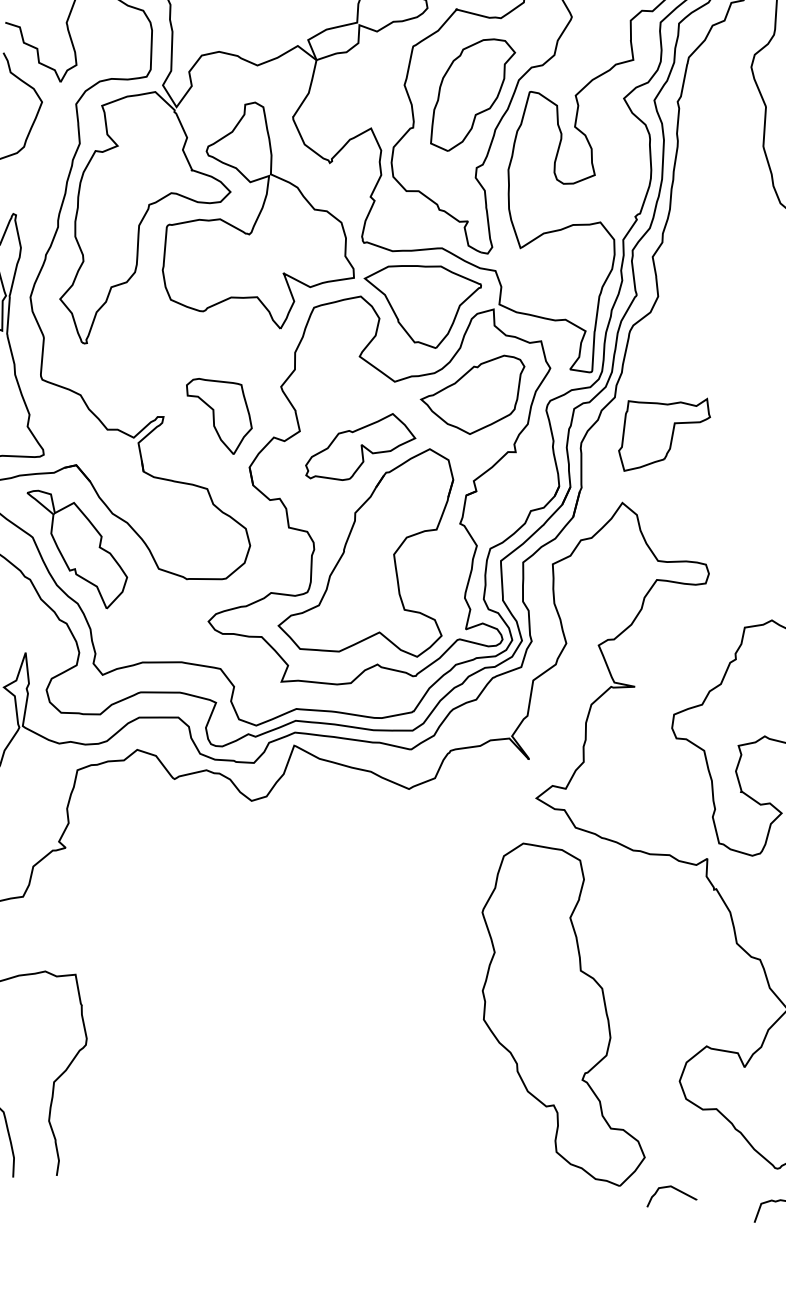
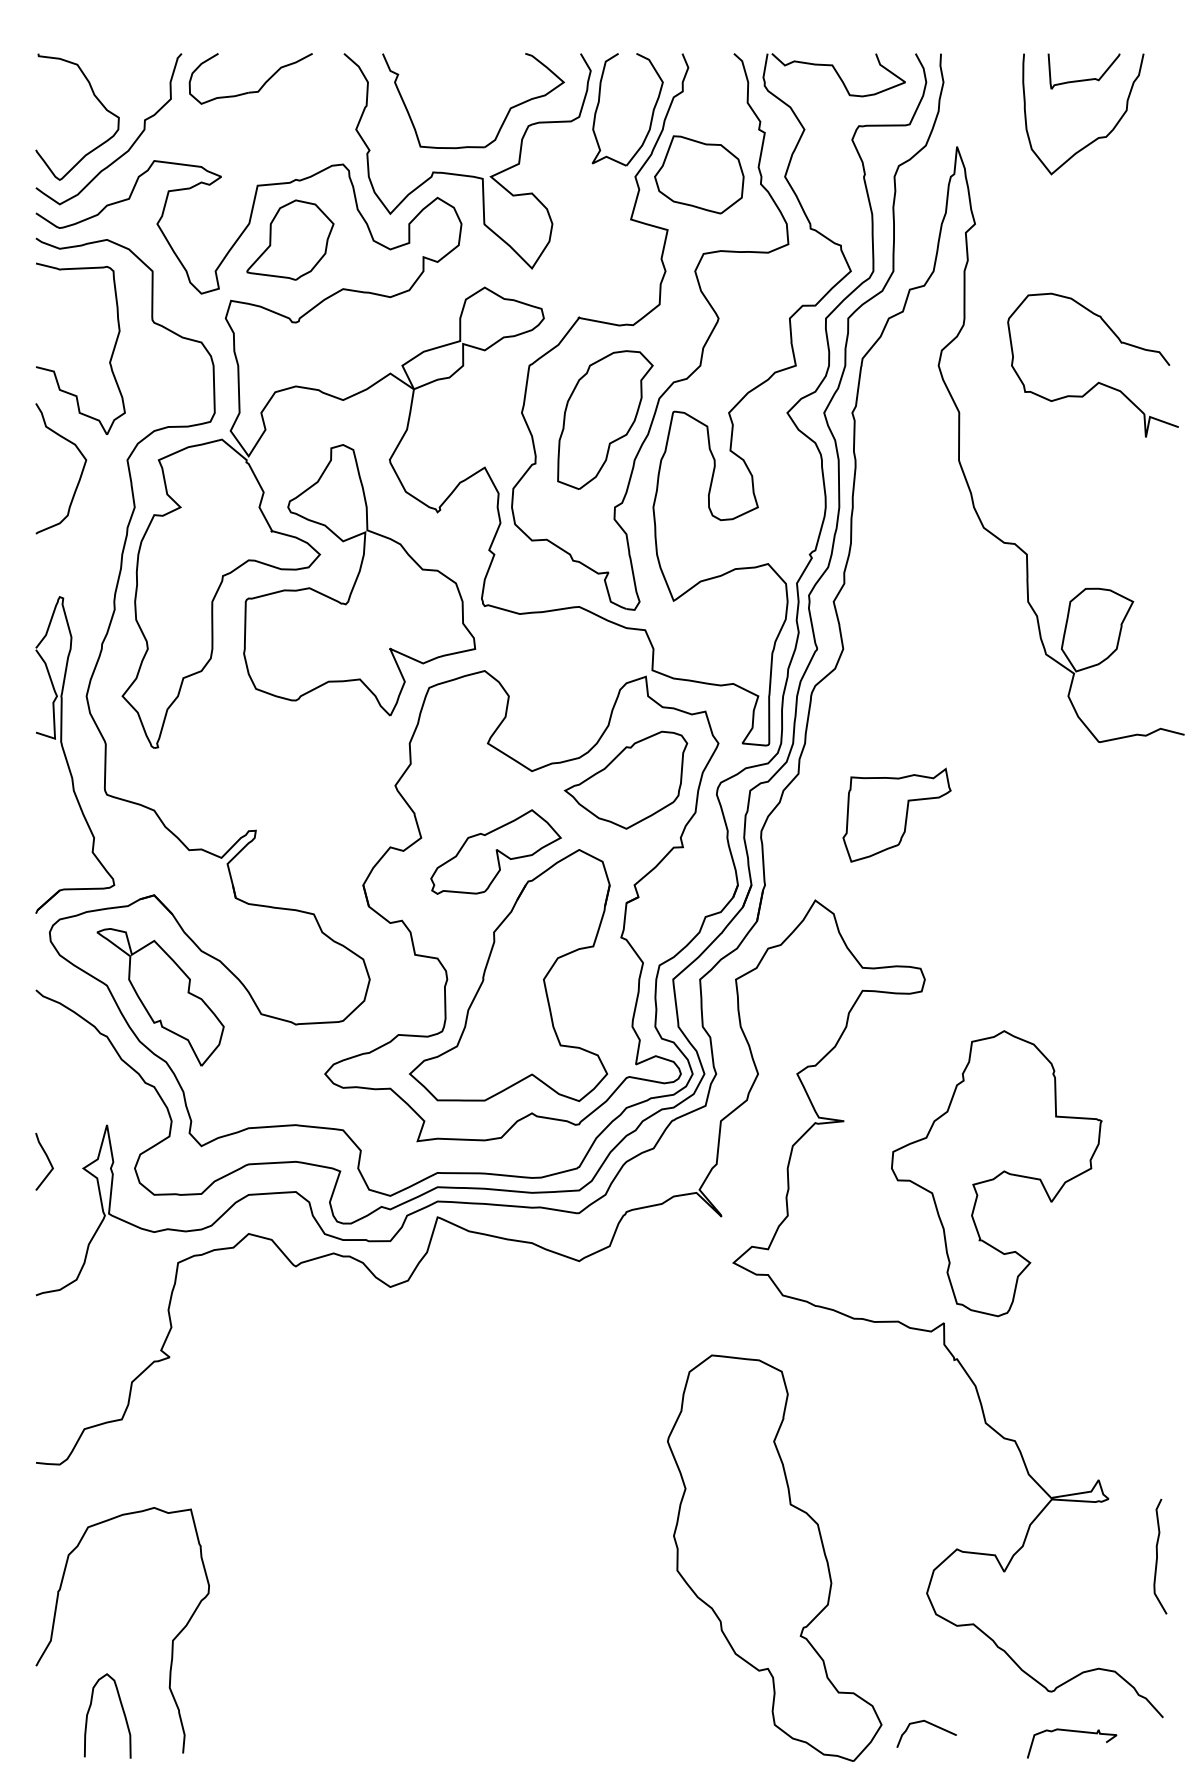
part: (421, 306) -> (558, 678), removed
part: (218, 416) -> (321, 826), removed
part: (664, 434) -> (896, 814), moved
part: (564, 1013) -> (774, 1557), moved

